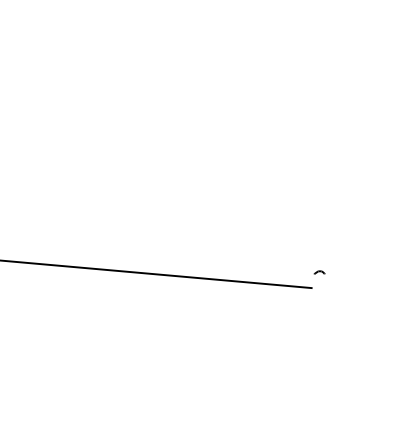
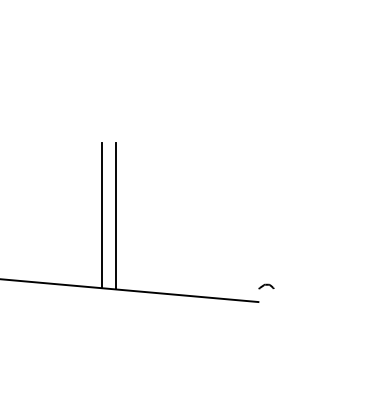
line: (155, 201) -> (102, 215), added
line: (169, 202) -> (116, 216), added
part: (319, 272) -> (266, 286), size x1.43

